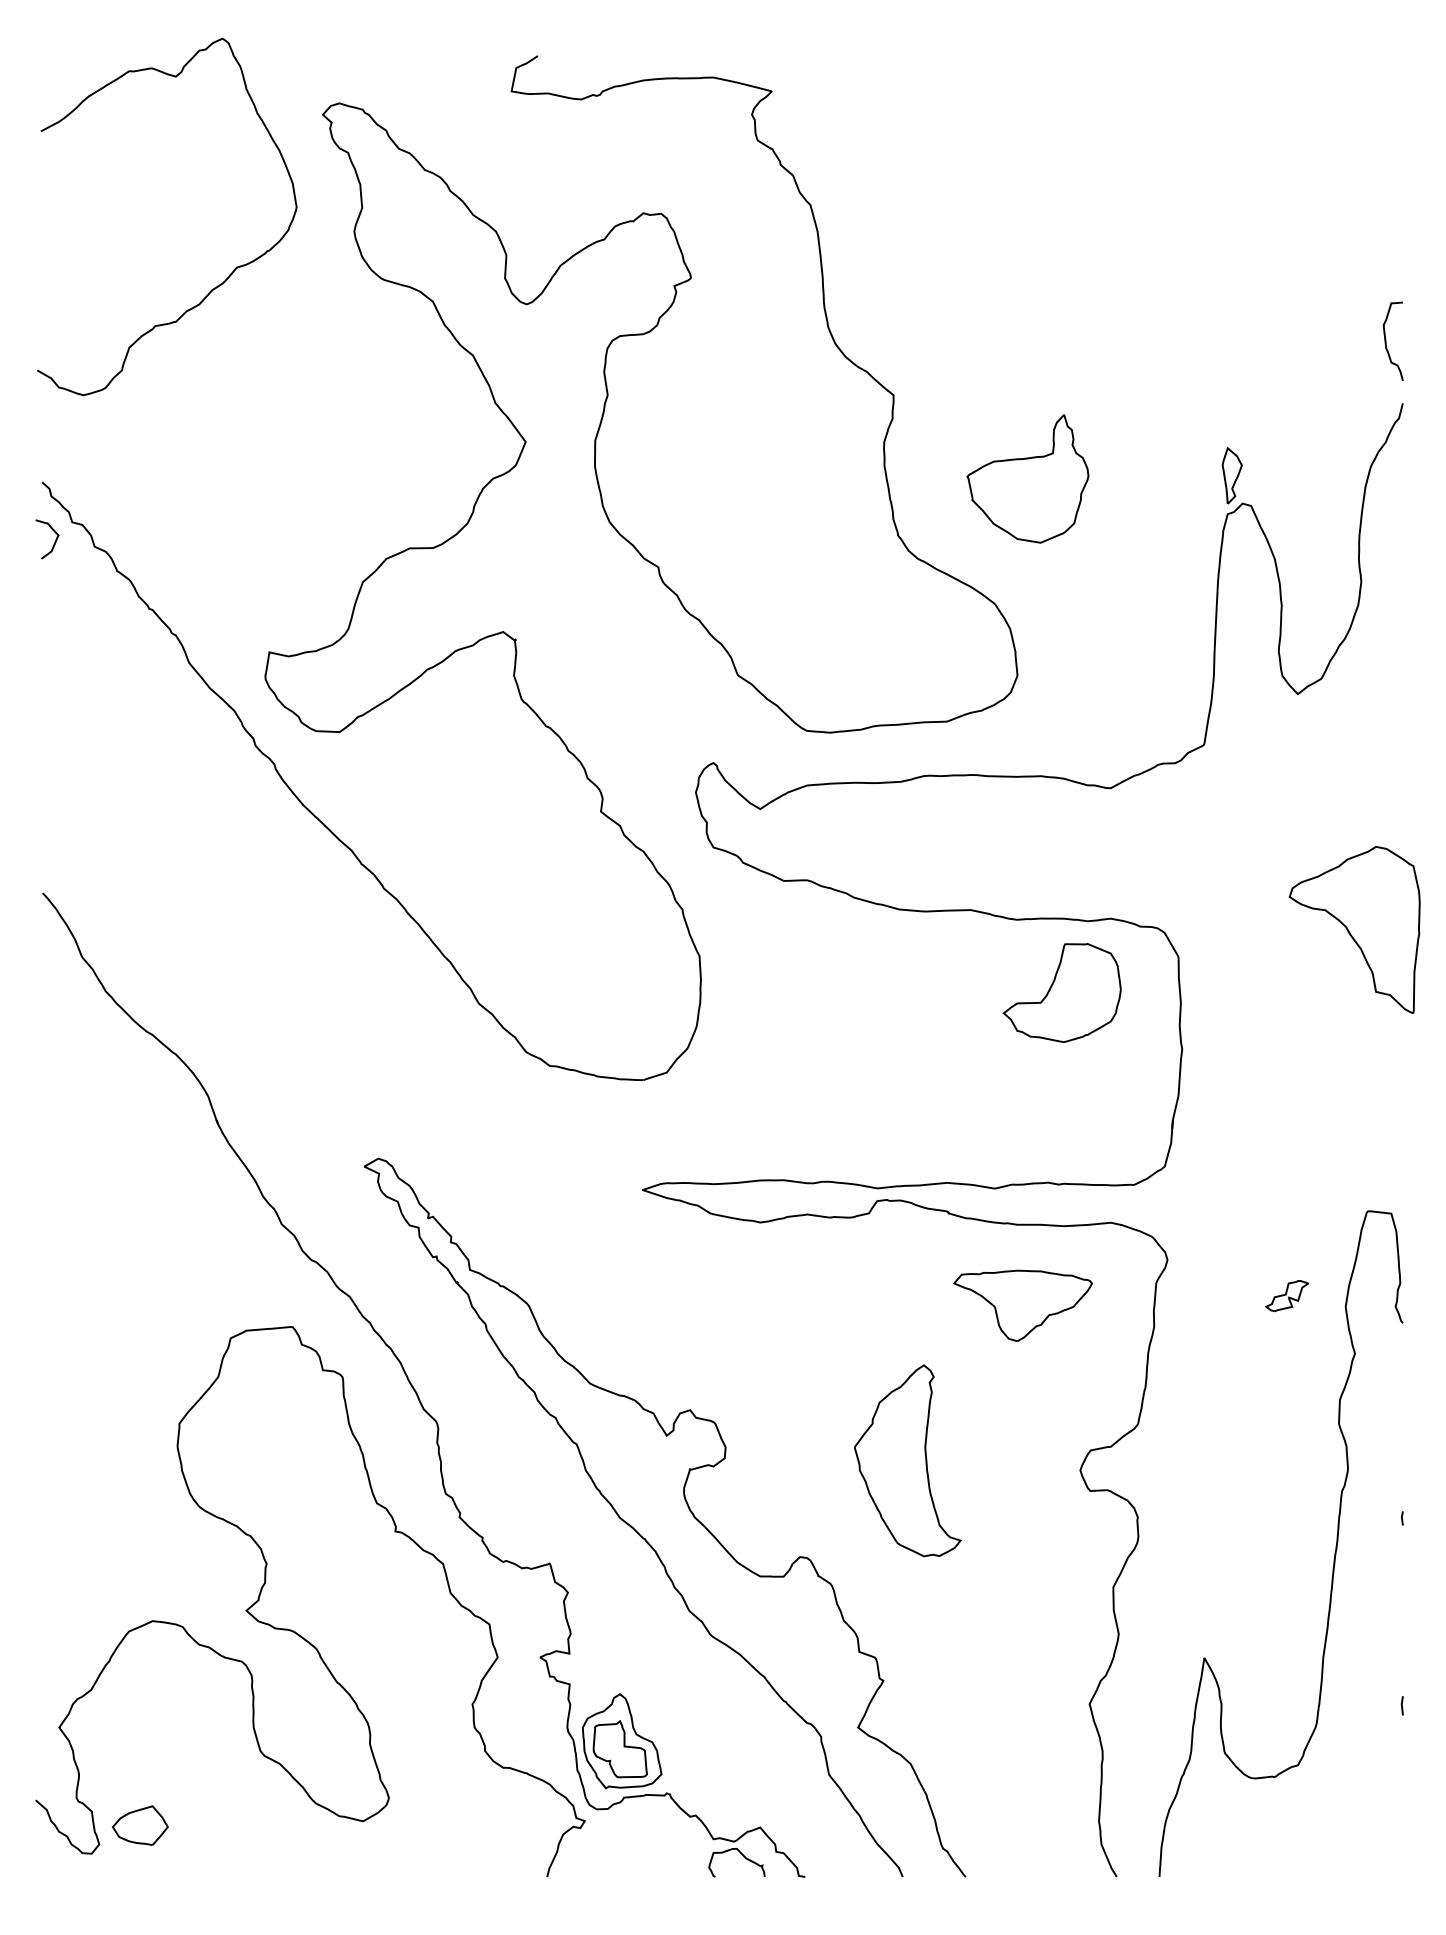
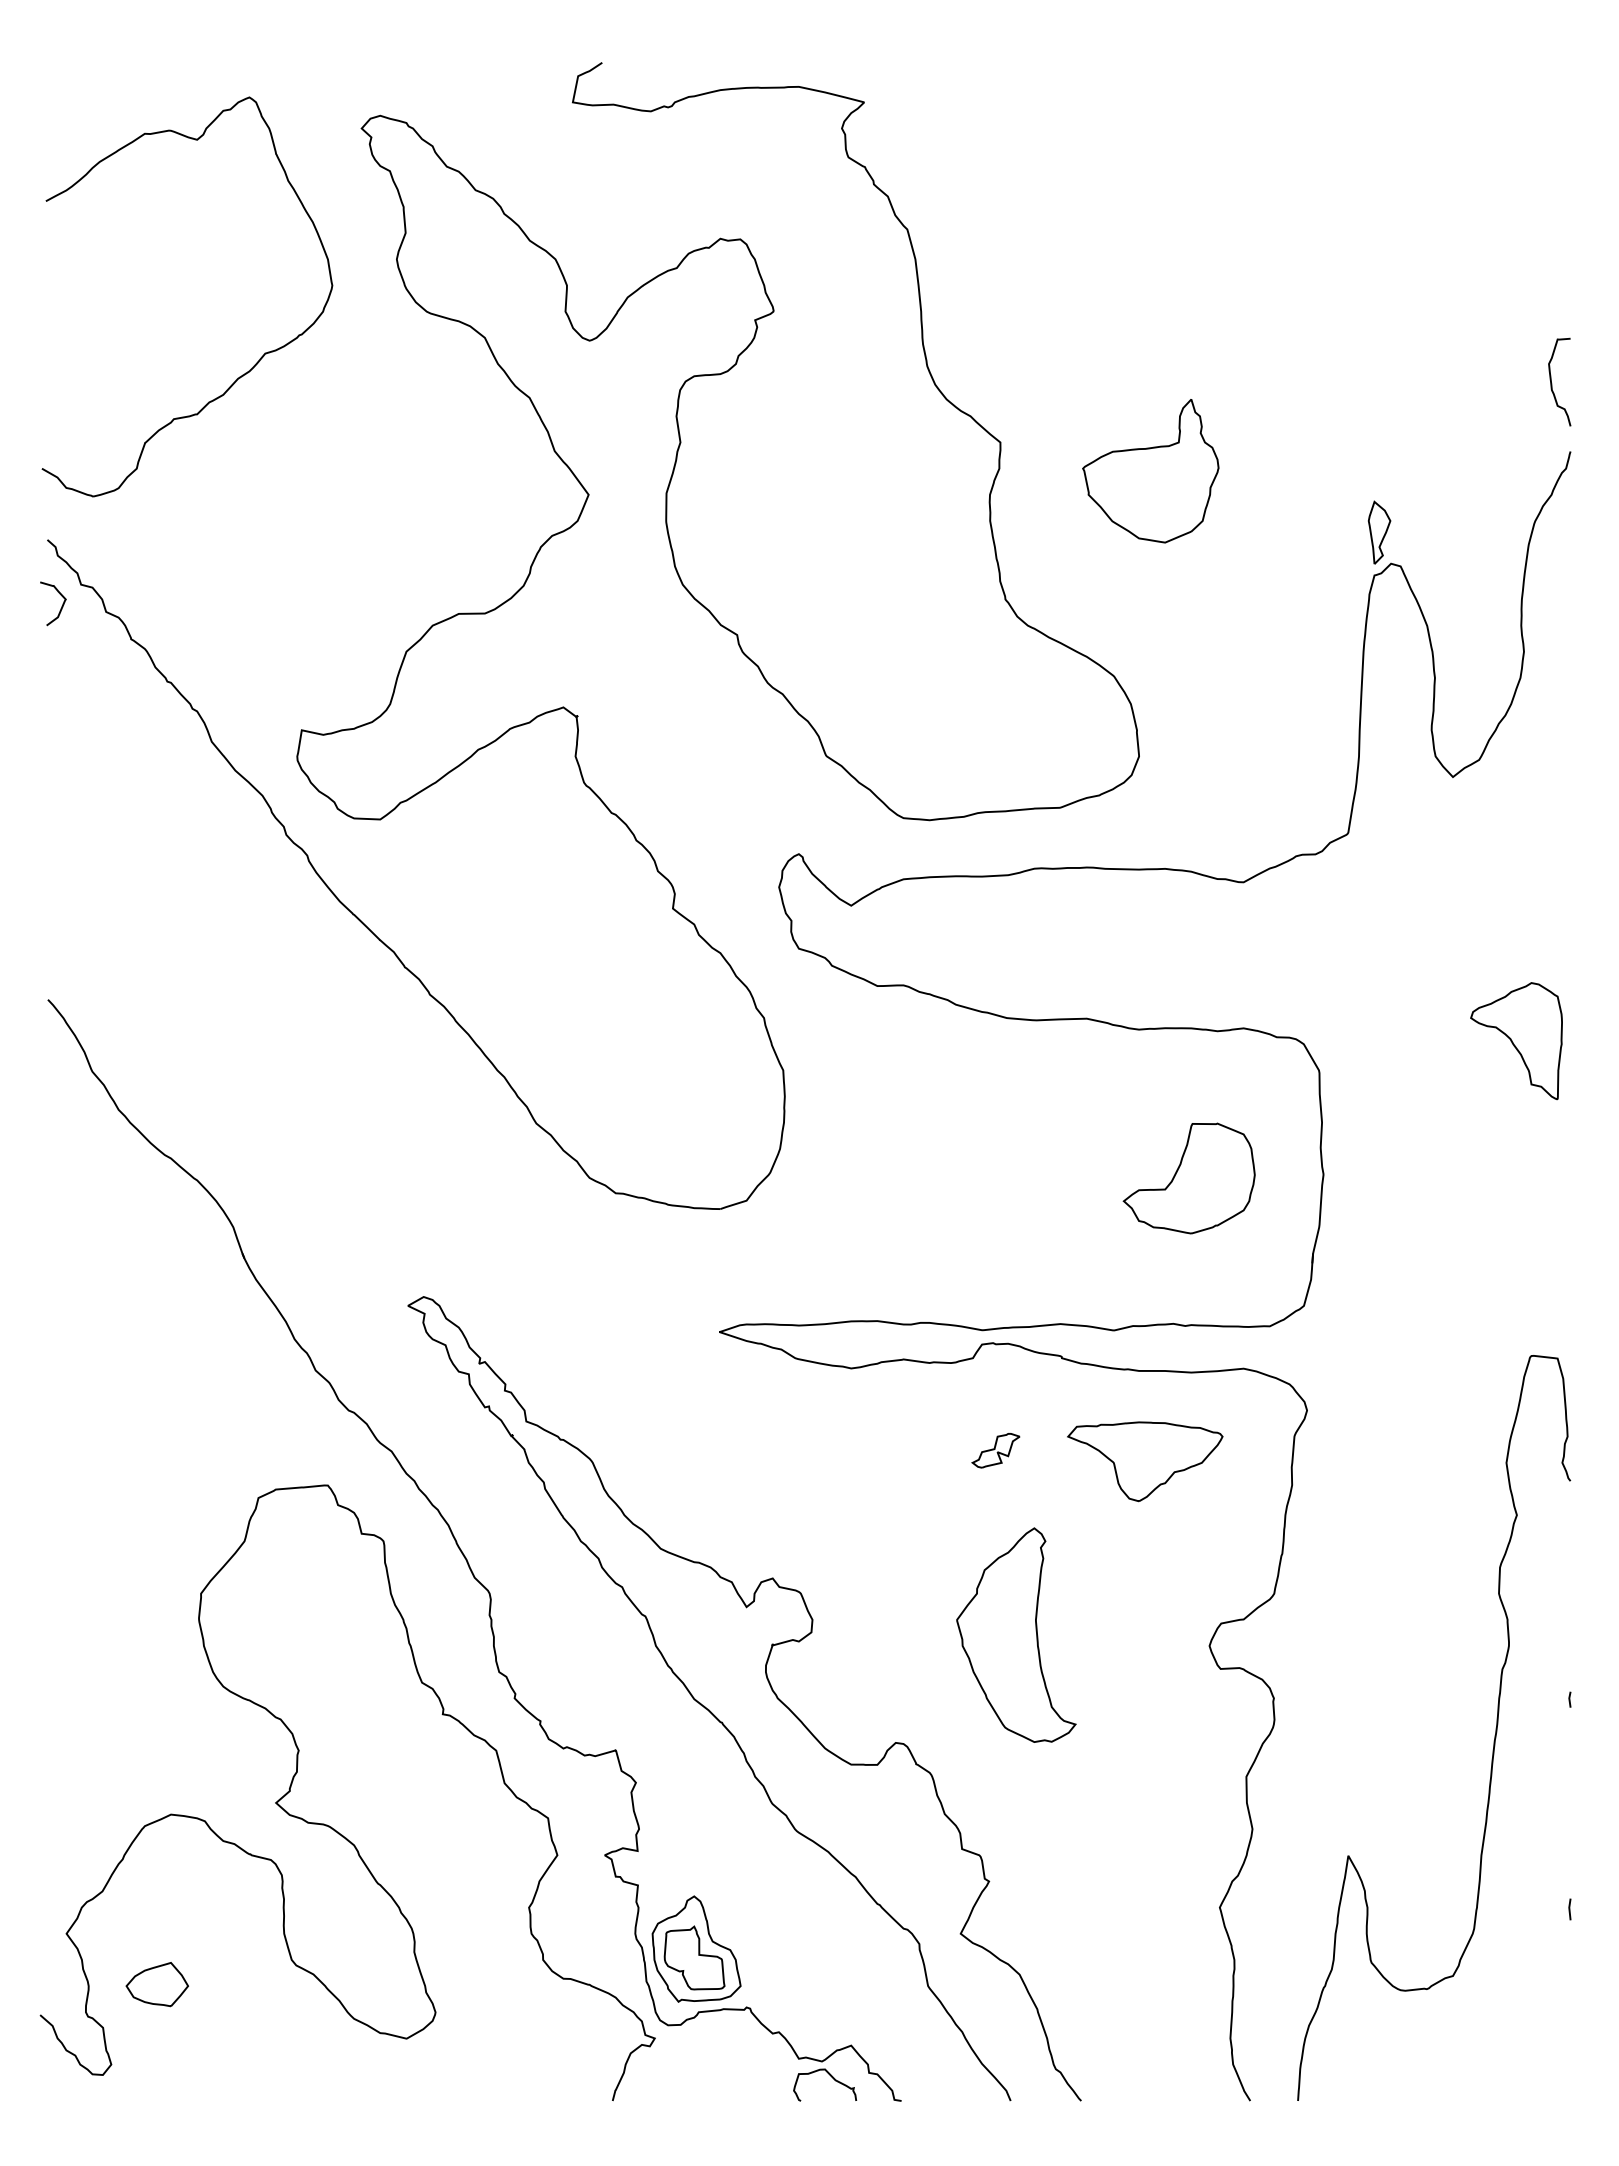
curve: (231, 271) -> (259, 358), moved
part: (1027, 479) -> (1150, 471), moved
part: (1354, 930) -> (1516, 1041), size x0.62
part: (1061, 992) -> (1188, 1178), moved
part: (1286, 1295) -> (995, 1450), moved
part: (139, 1825) -> (156, 1984), moved

